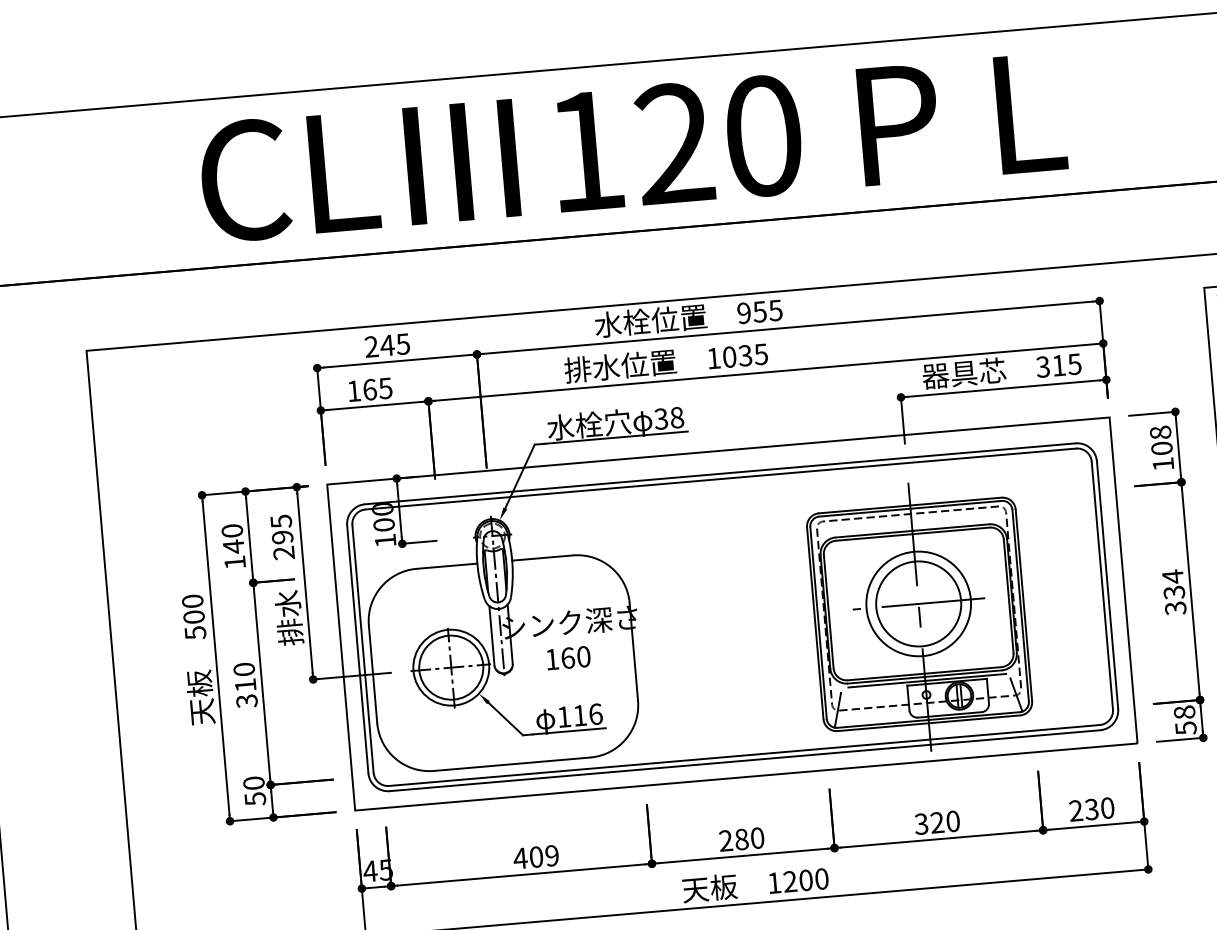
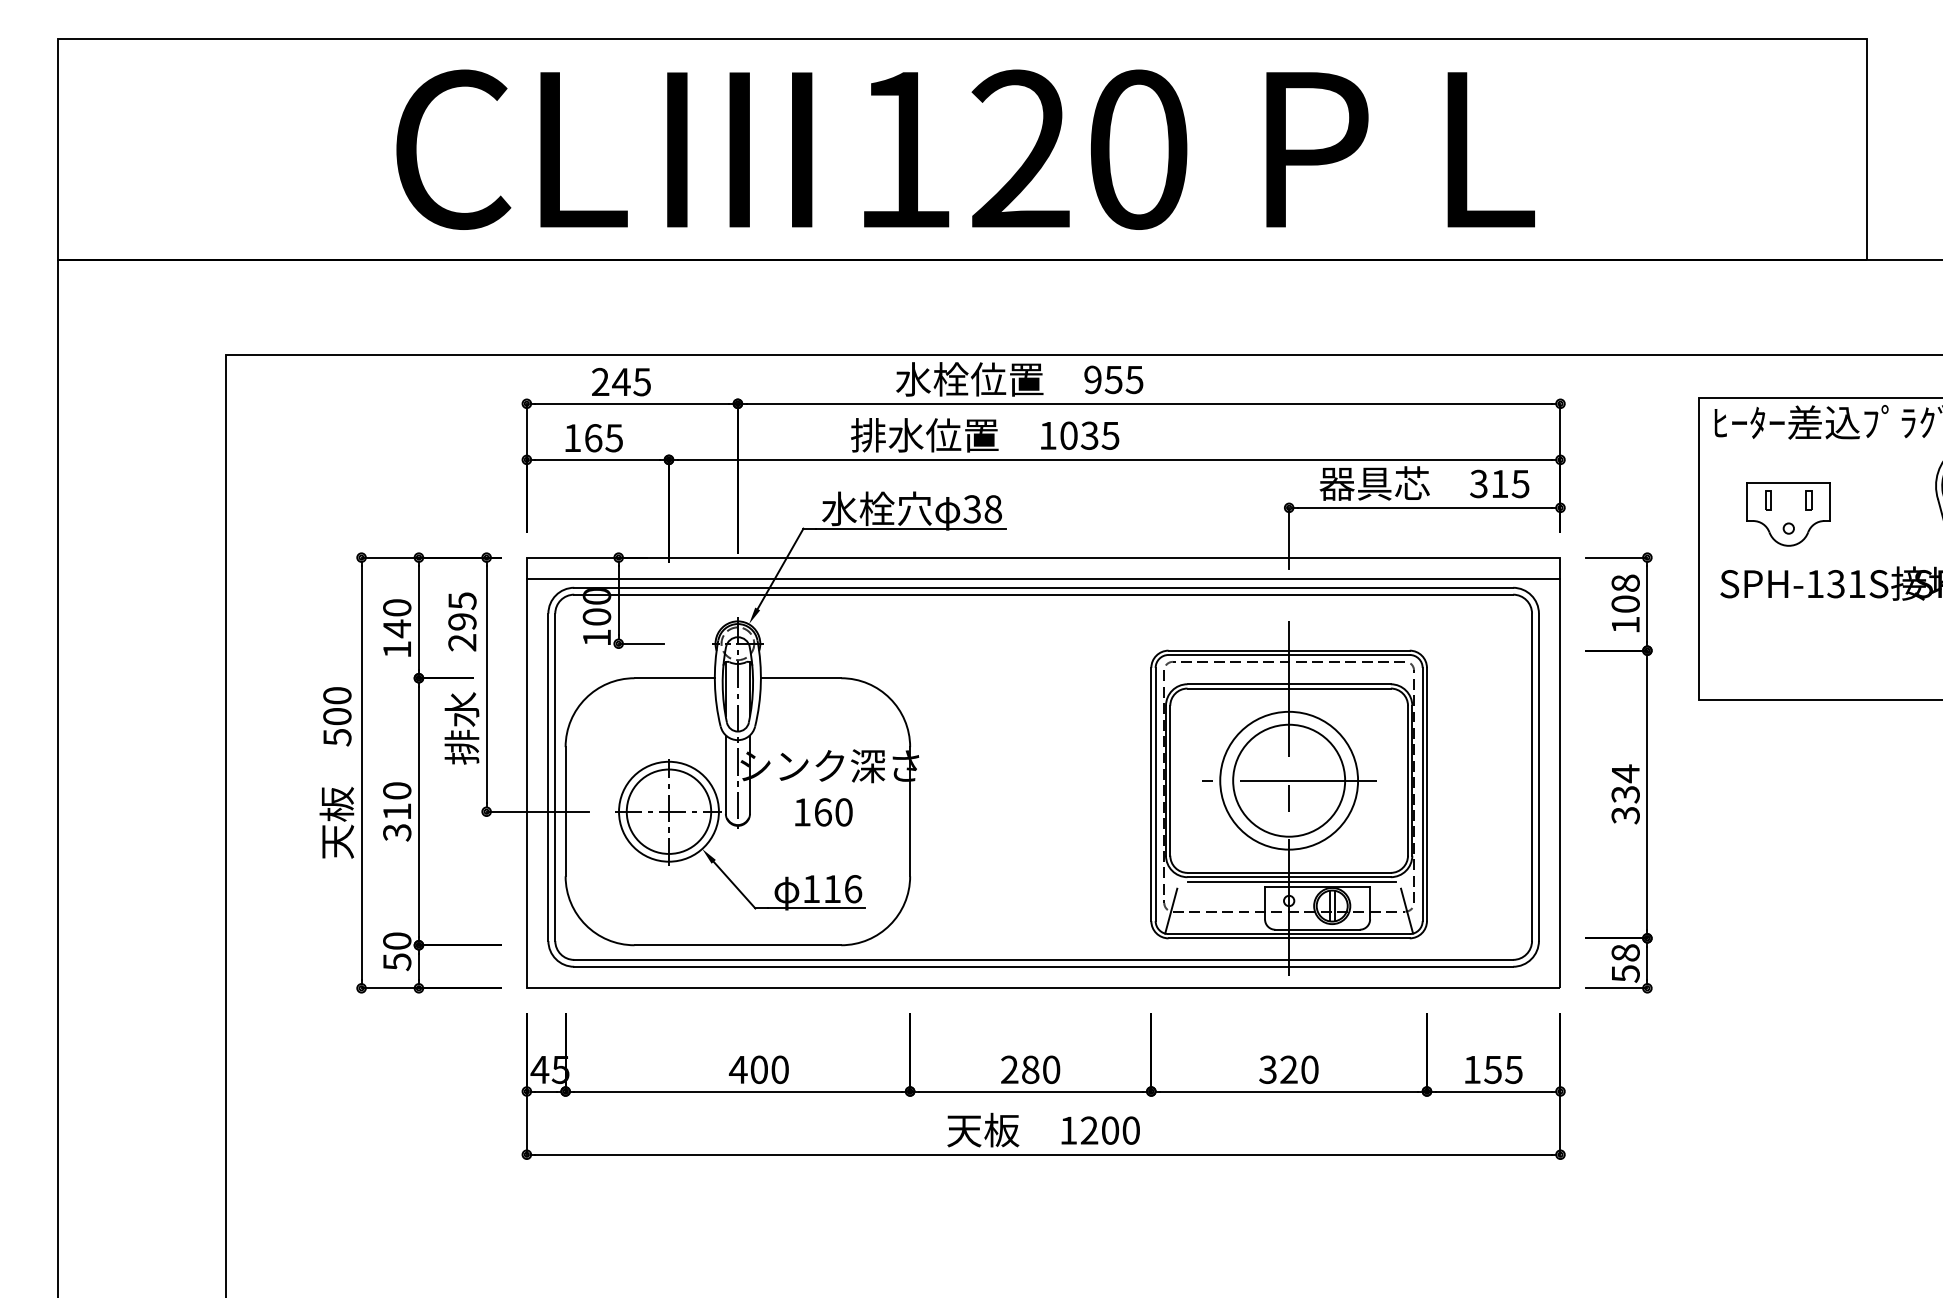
line: (719, 467) -> (1043, 579), added
text: (1091, 809) -> (1492, 1069), 230 -> 155
text: (551, 855) -> (779, 1069), 409 -> 400

